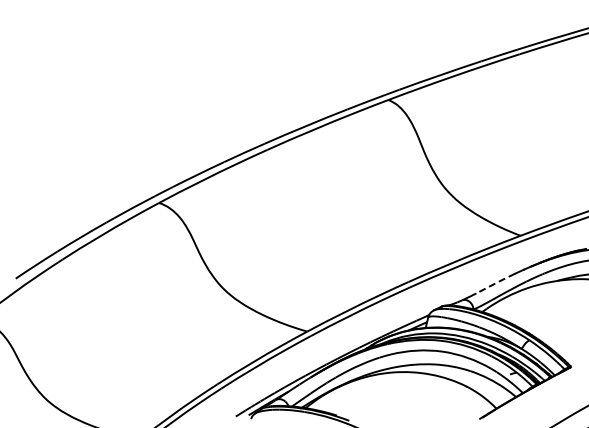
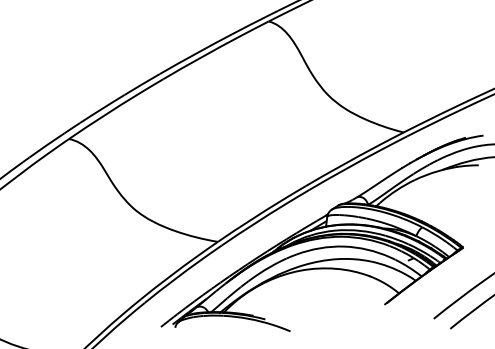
line: (496, 282) -> (386, 177), dashed -> solid

